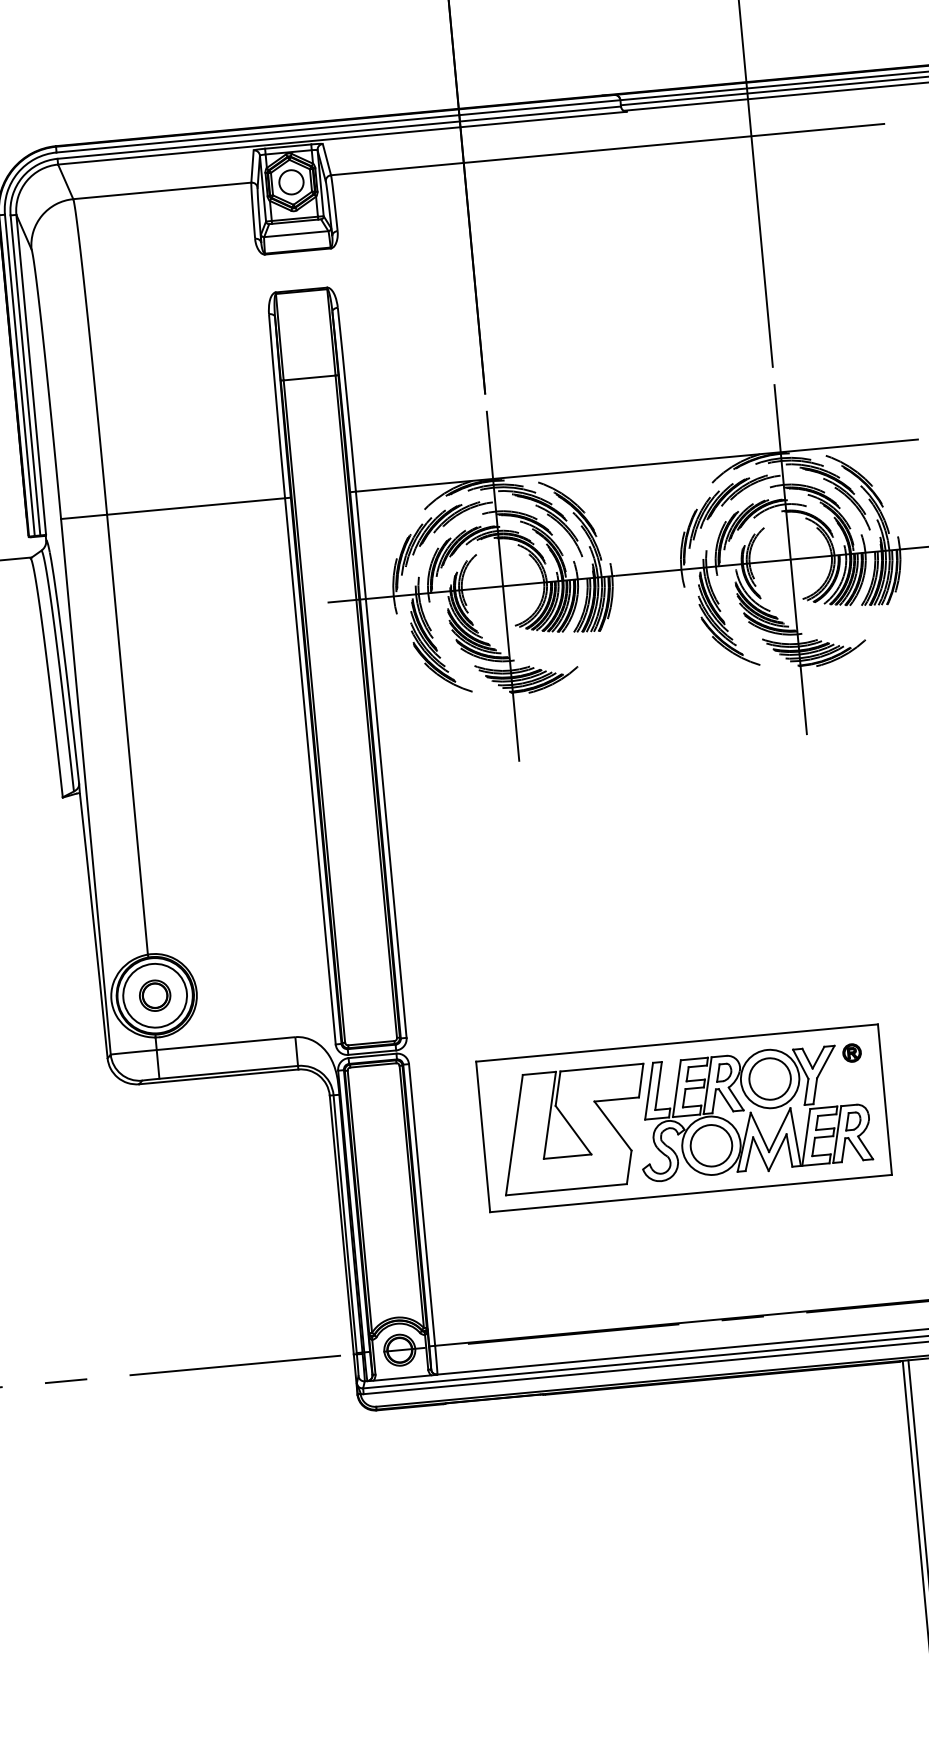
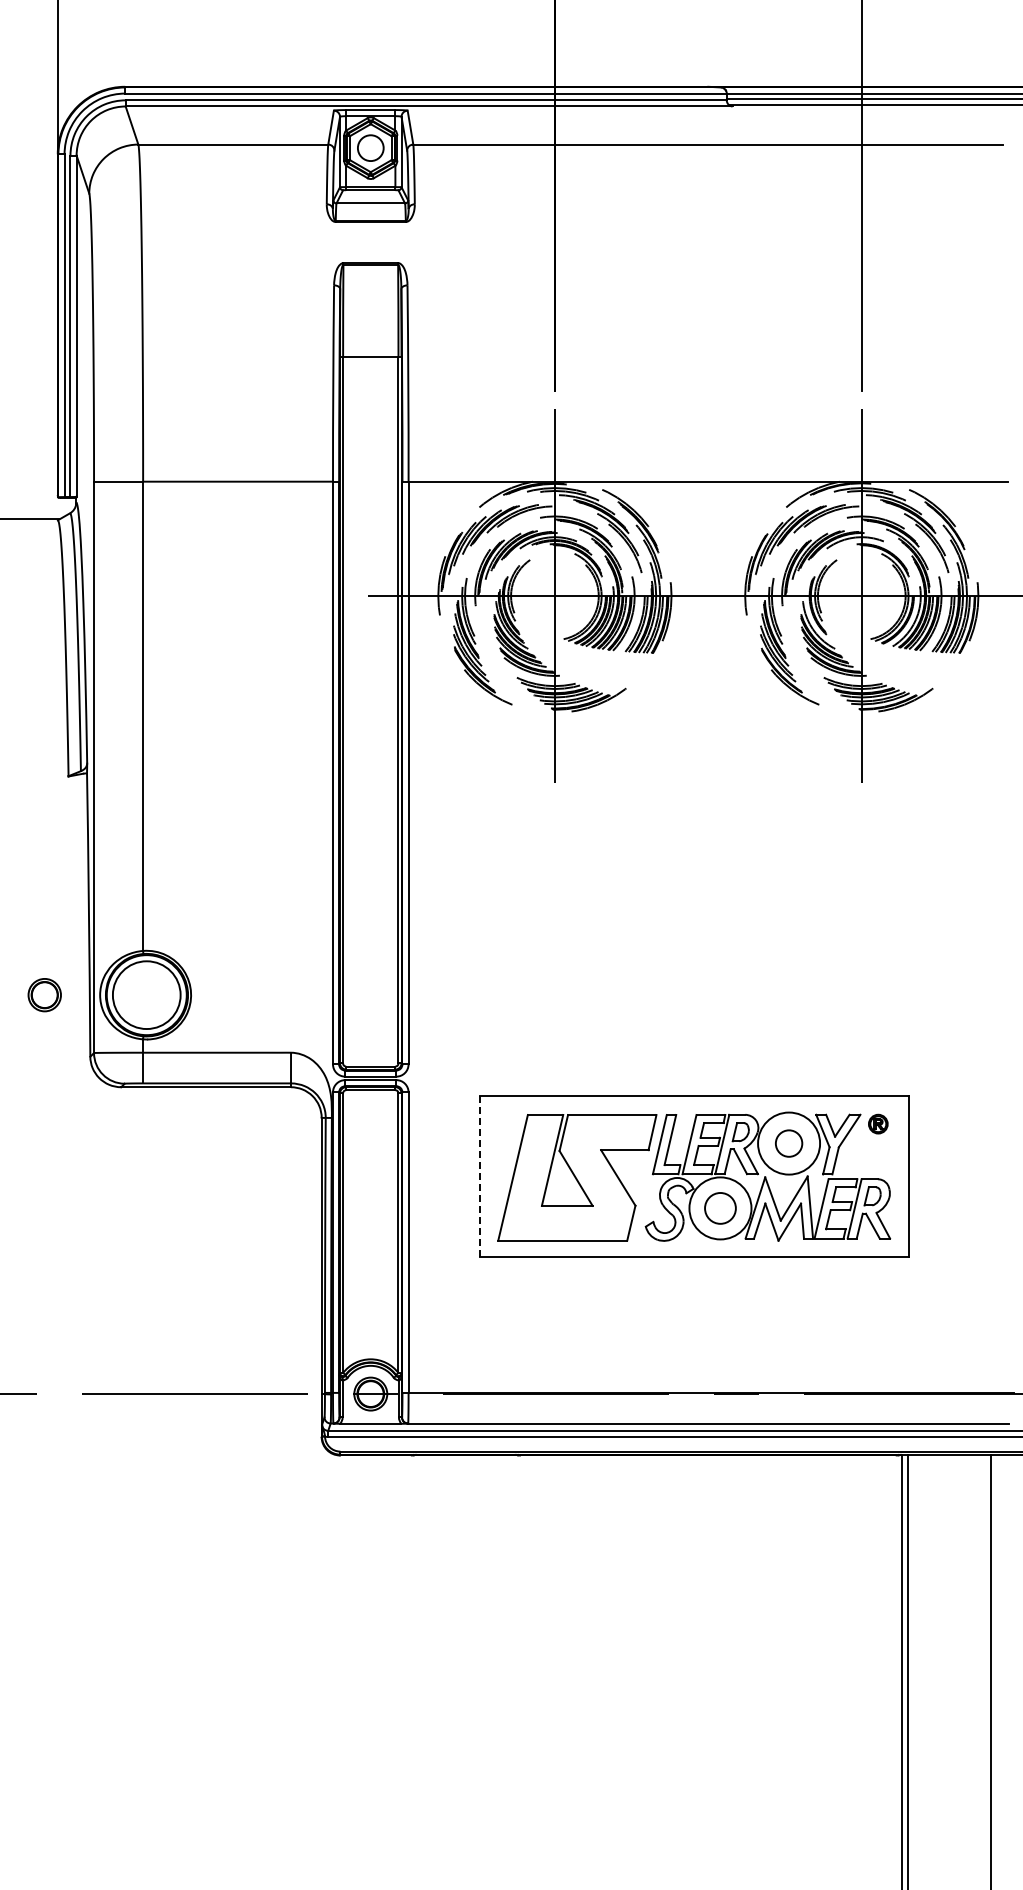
part: (154, 996) -> (44, 995), moved
circle: (770, 1078) -> (789, 1143), size x0.6
line: (482, 1136) -> (479, 1176), solid -> dashed
circle: (711, 1145) -> (720, 1208), size x0.7

